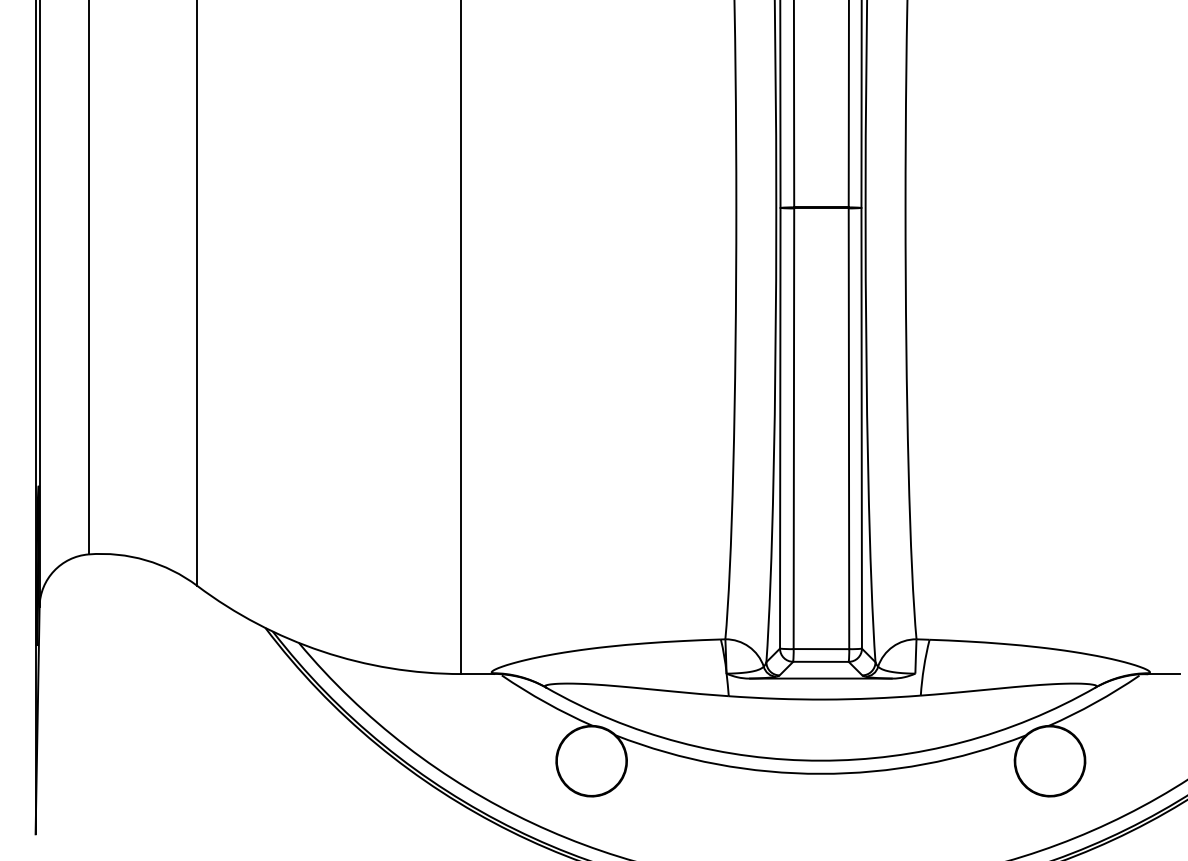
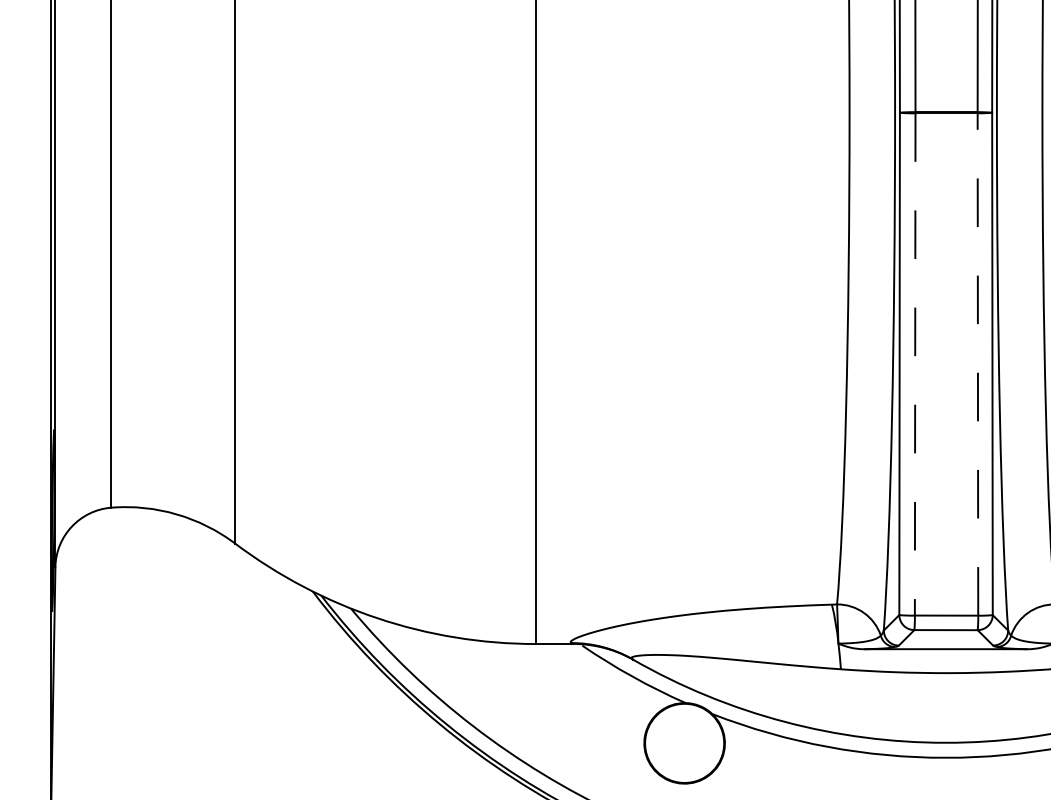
line: (848, 428) -> (977, 364), solid -> dashed
line: (793, 429) -> (914, 365), solid -> dashed

